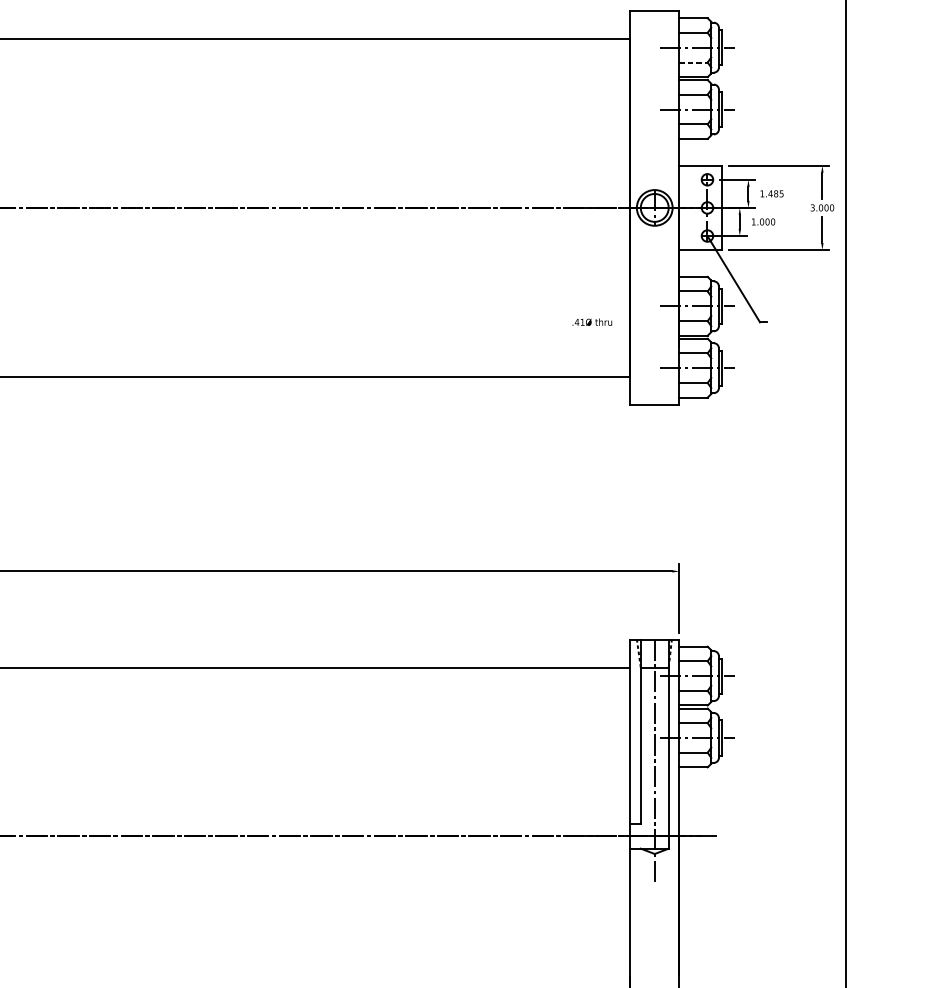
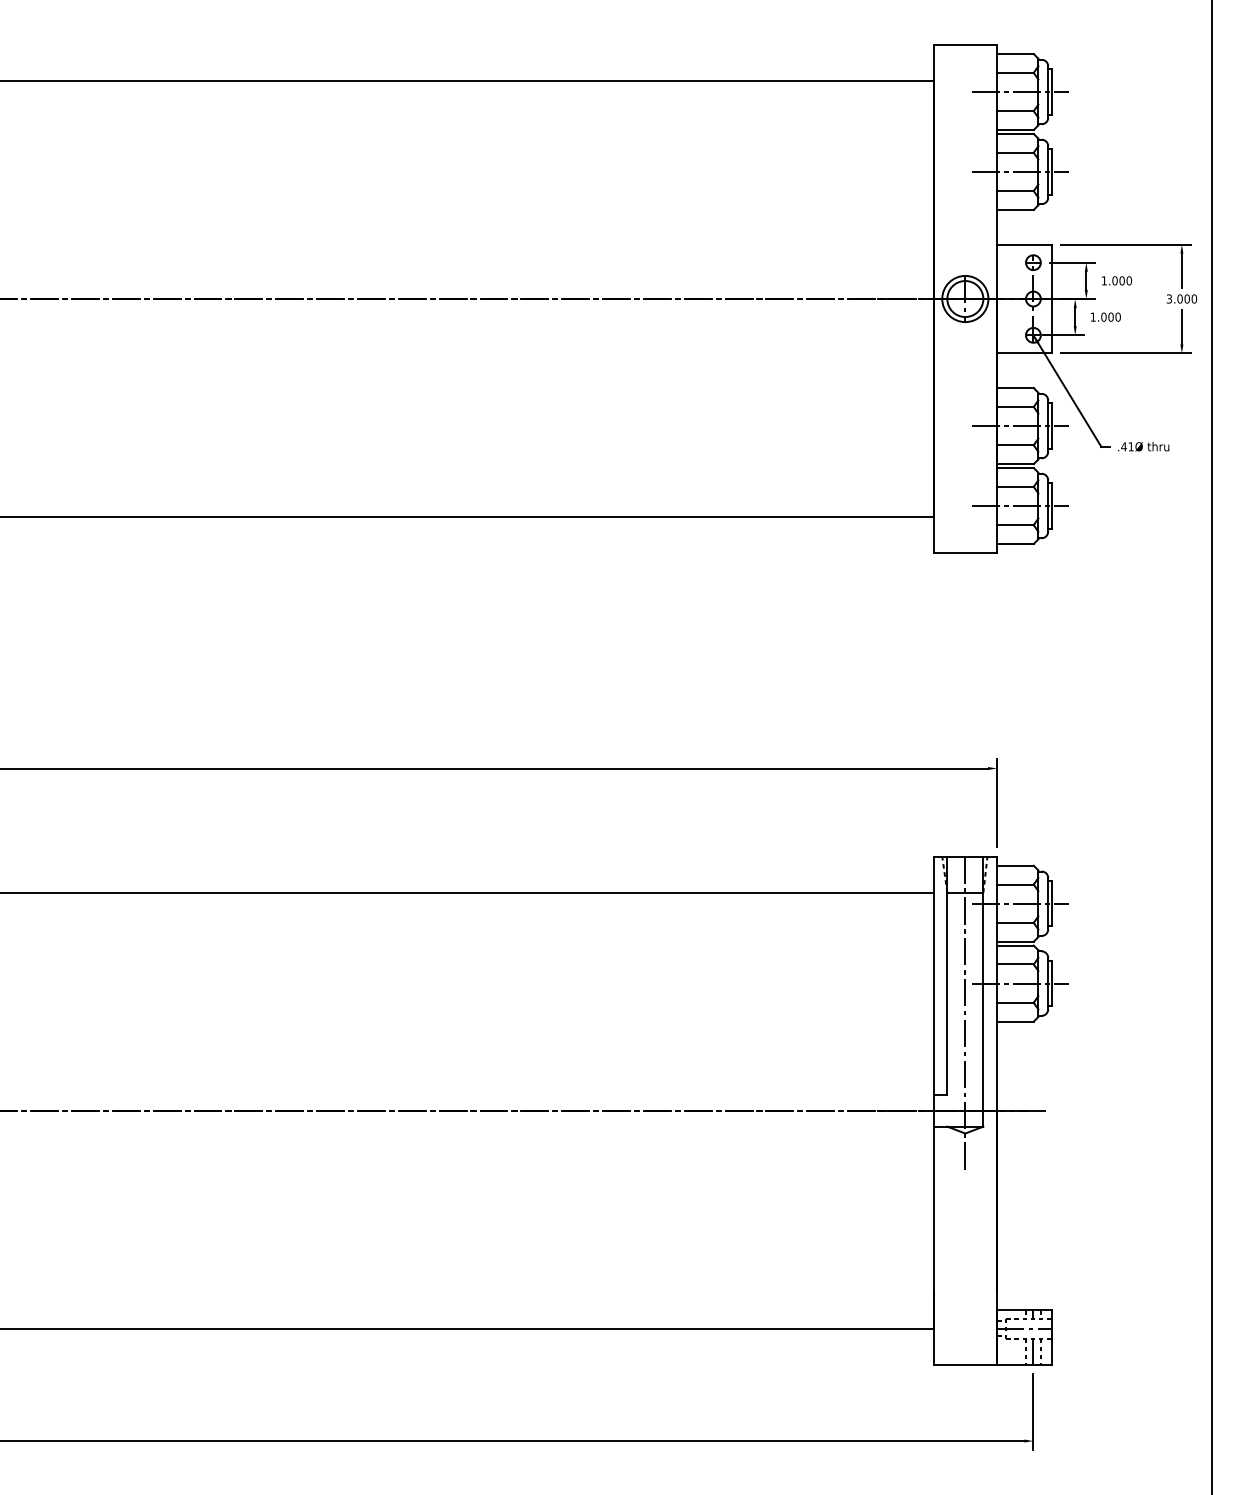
line: (693, 62) -> (1015, 111), dashed -> solid
text: (775, 193) -> (1121, 280), 1.485 -> 1.000
text: (592, 322) -> (1143, 446), moved

